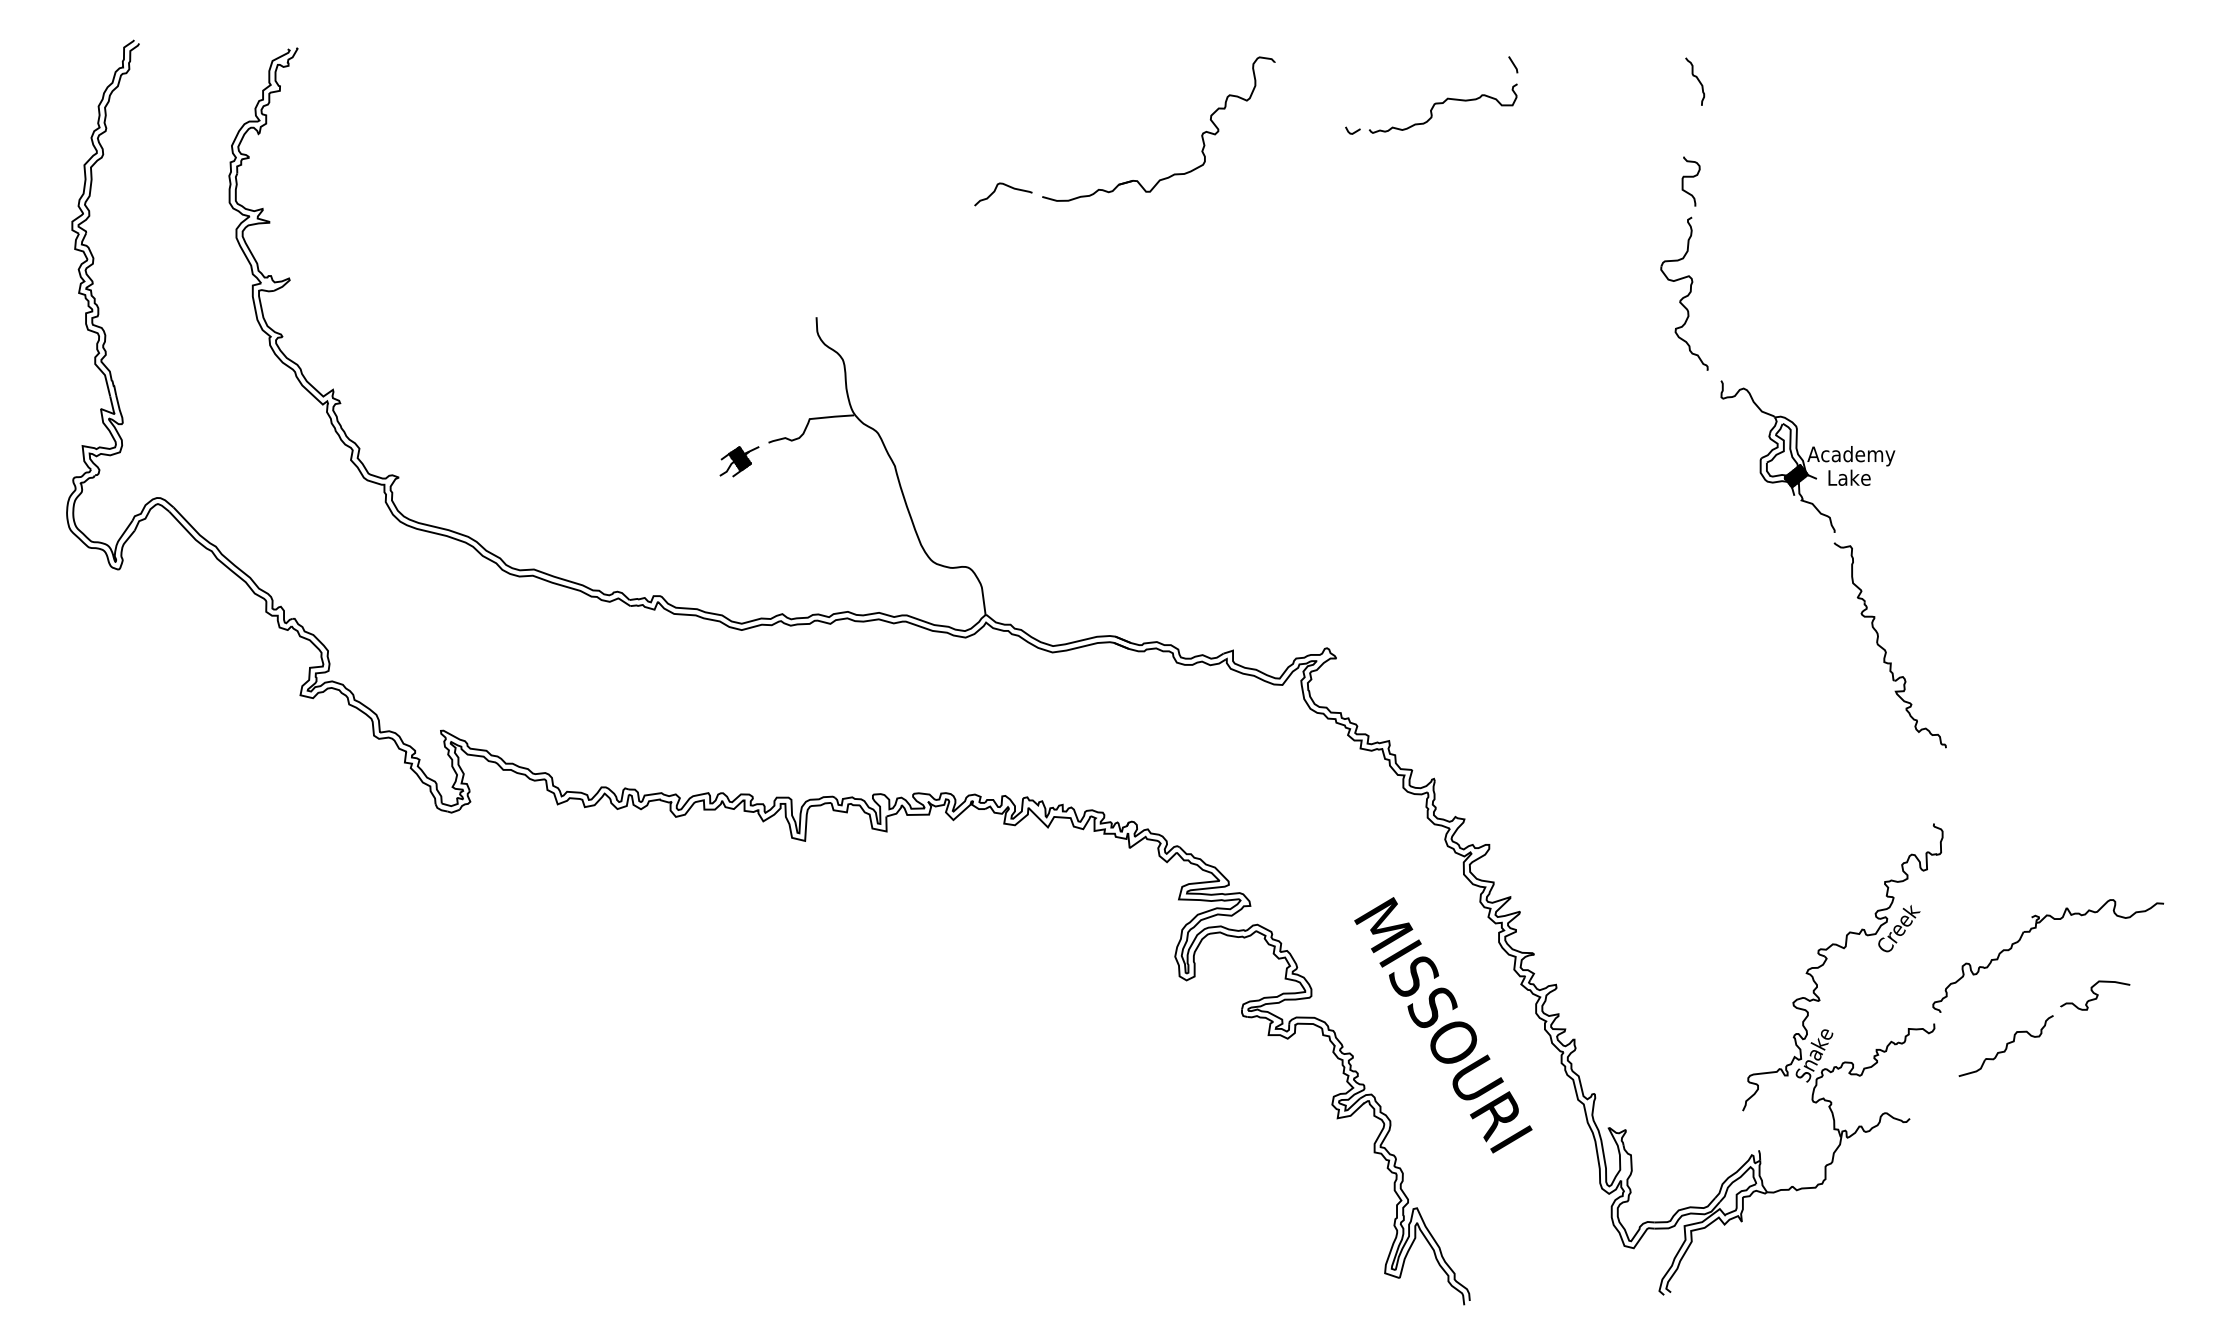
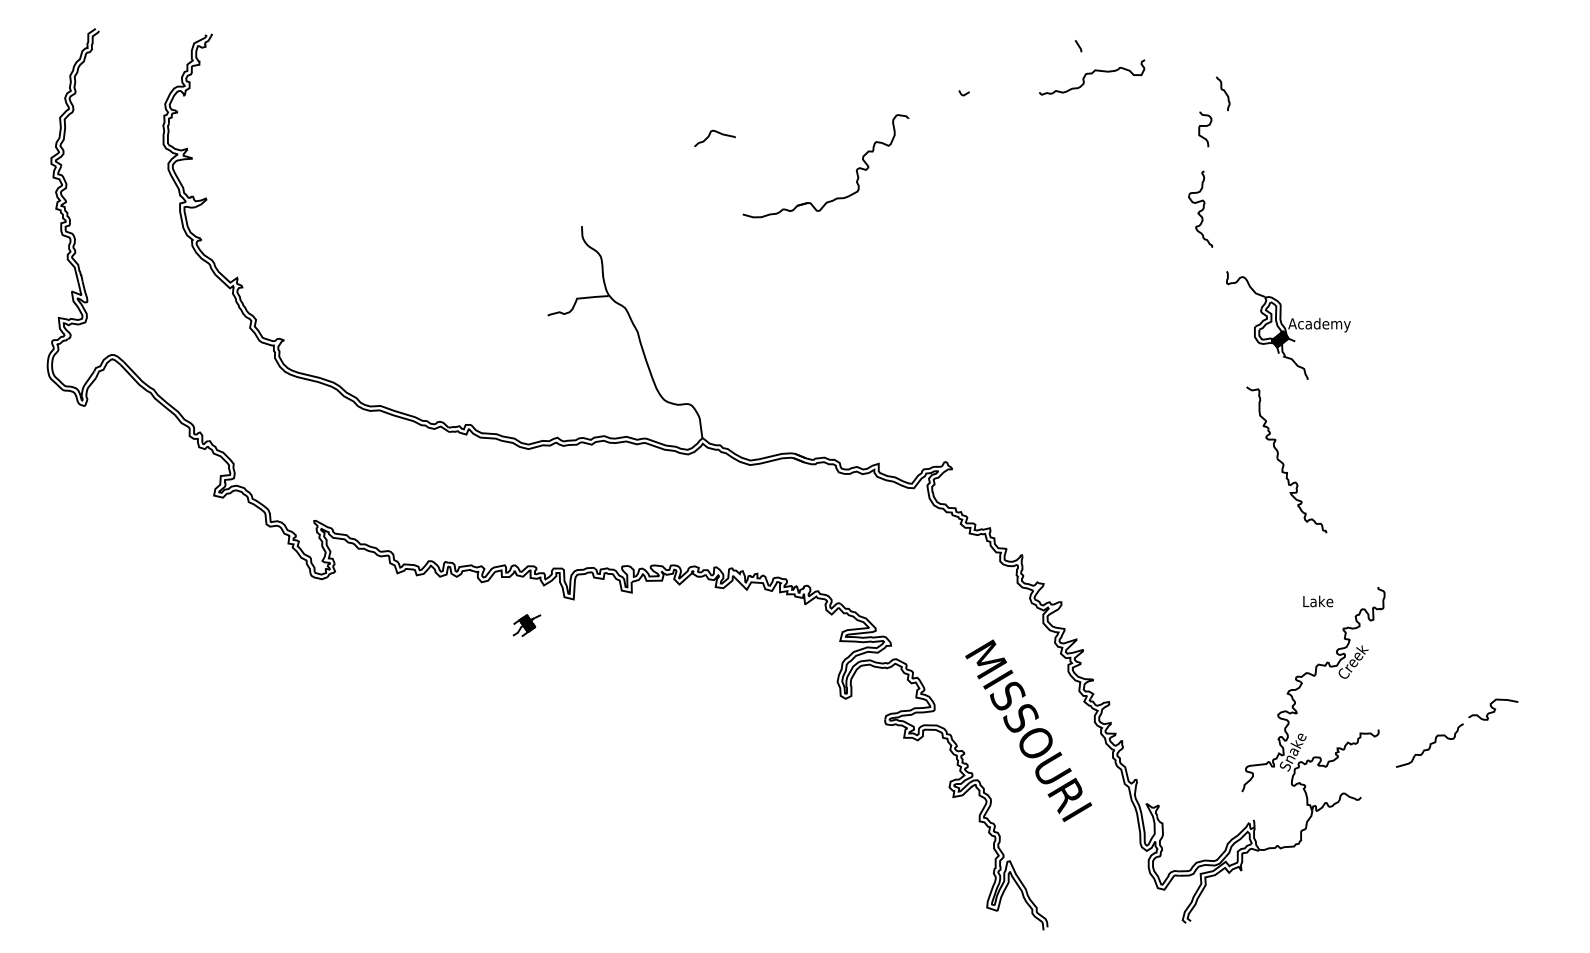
curve: (1697, 80) -> (1224, 93), moved
curve: (1441, 104) -> (1090, 74), moved
part: (1201, 134) -> (856, 169), moved
part: (1684, 293) -> (1200, 209), size x0.7
part: (739, 461) -> (526, 625), moved
text: (1849, 477) -> (1318, 601), moved
part: (1889, 645) -> (1286, 460), moved
part: (2030, 932) -> (1447, 664), removed

